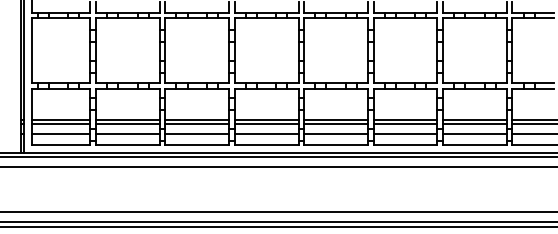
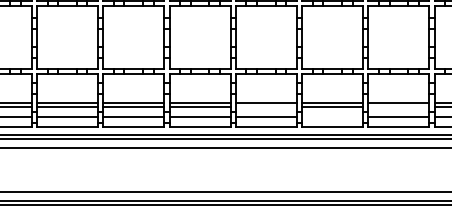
line: (336, 123) -> (266, 106), removed
line: (474, 123) -> (398, 106), removed
line: (405, 133) -> (332, 116), removed

